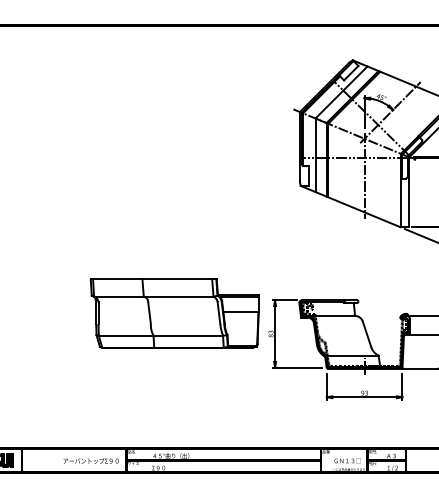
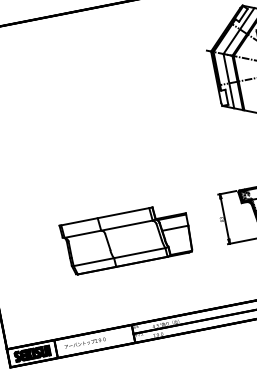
part: (174, 313) -> (126, 238), moved
text: (90, 460) -> (84, 342), moved

